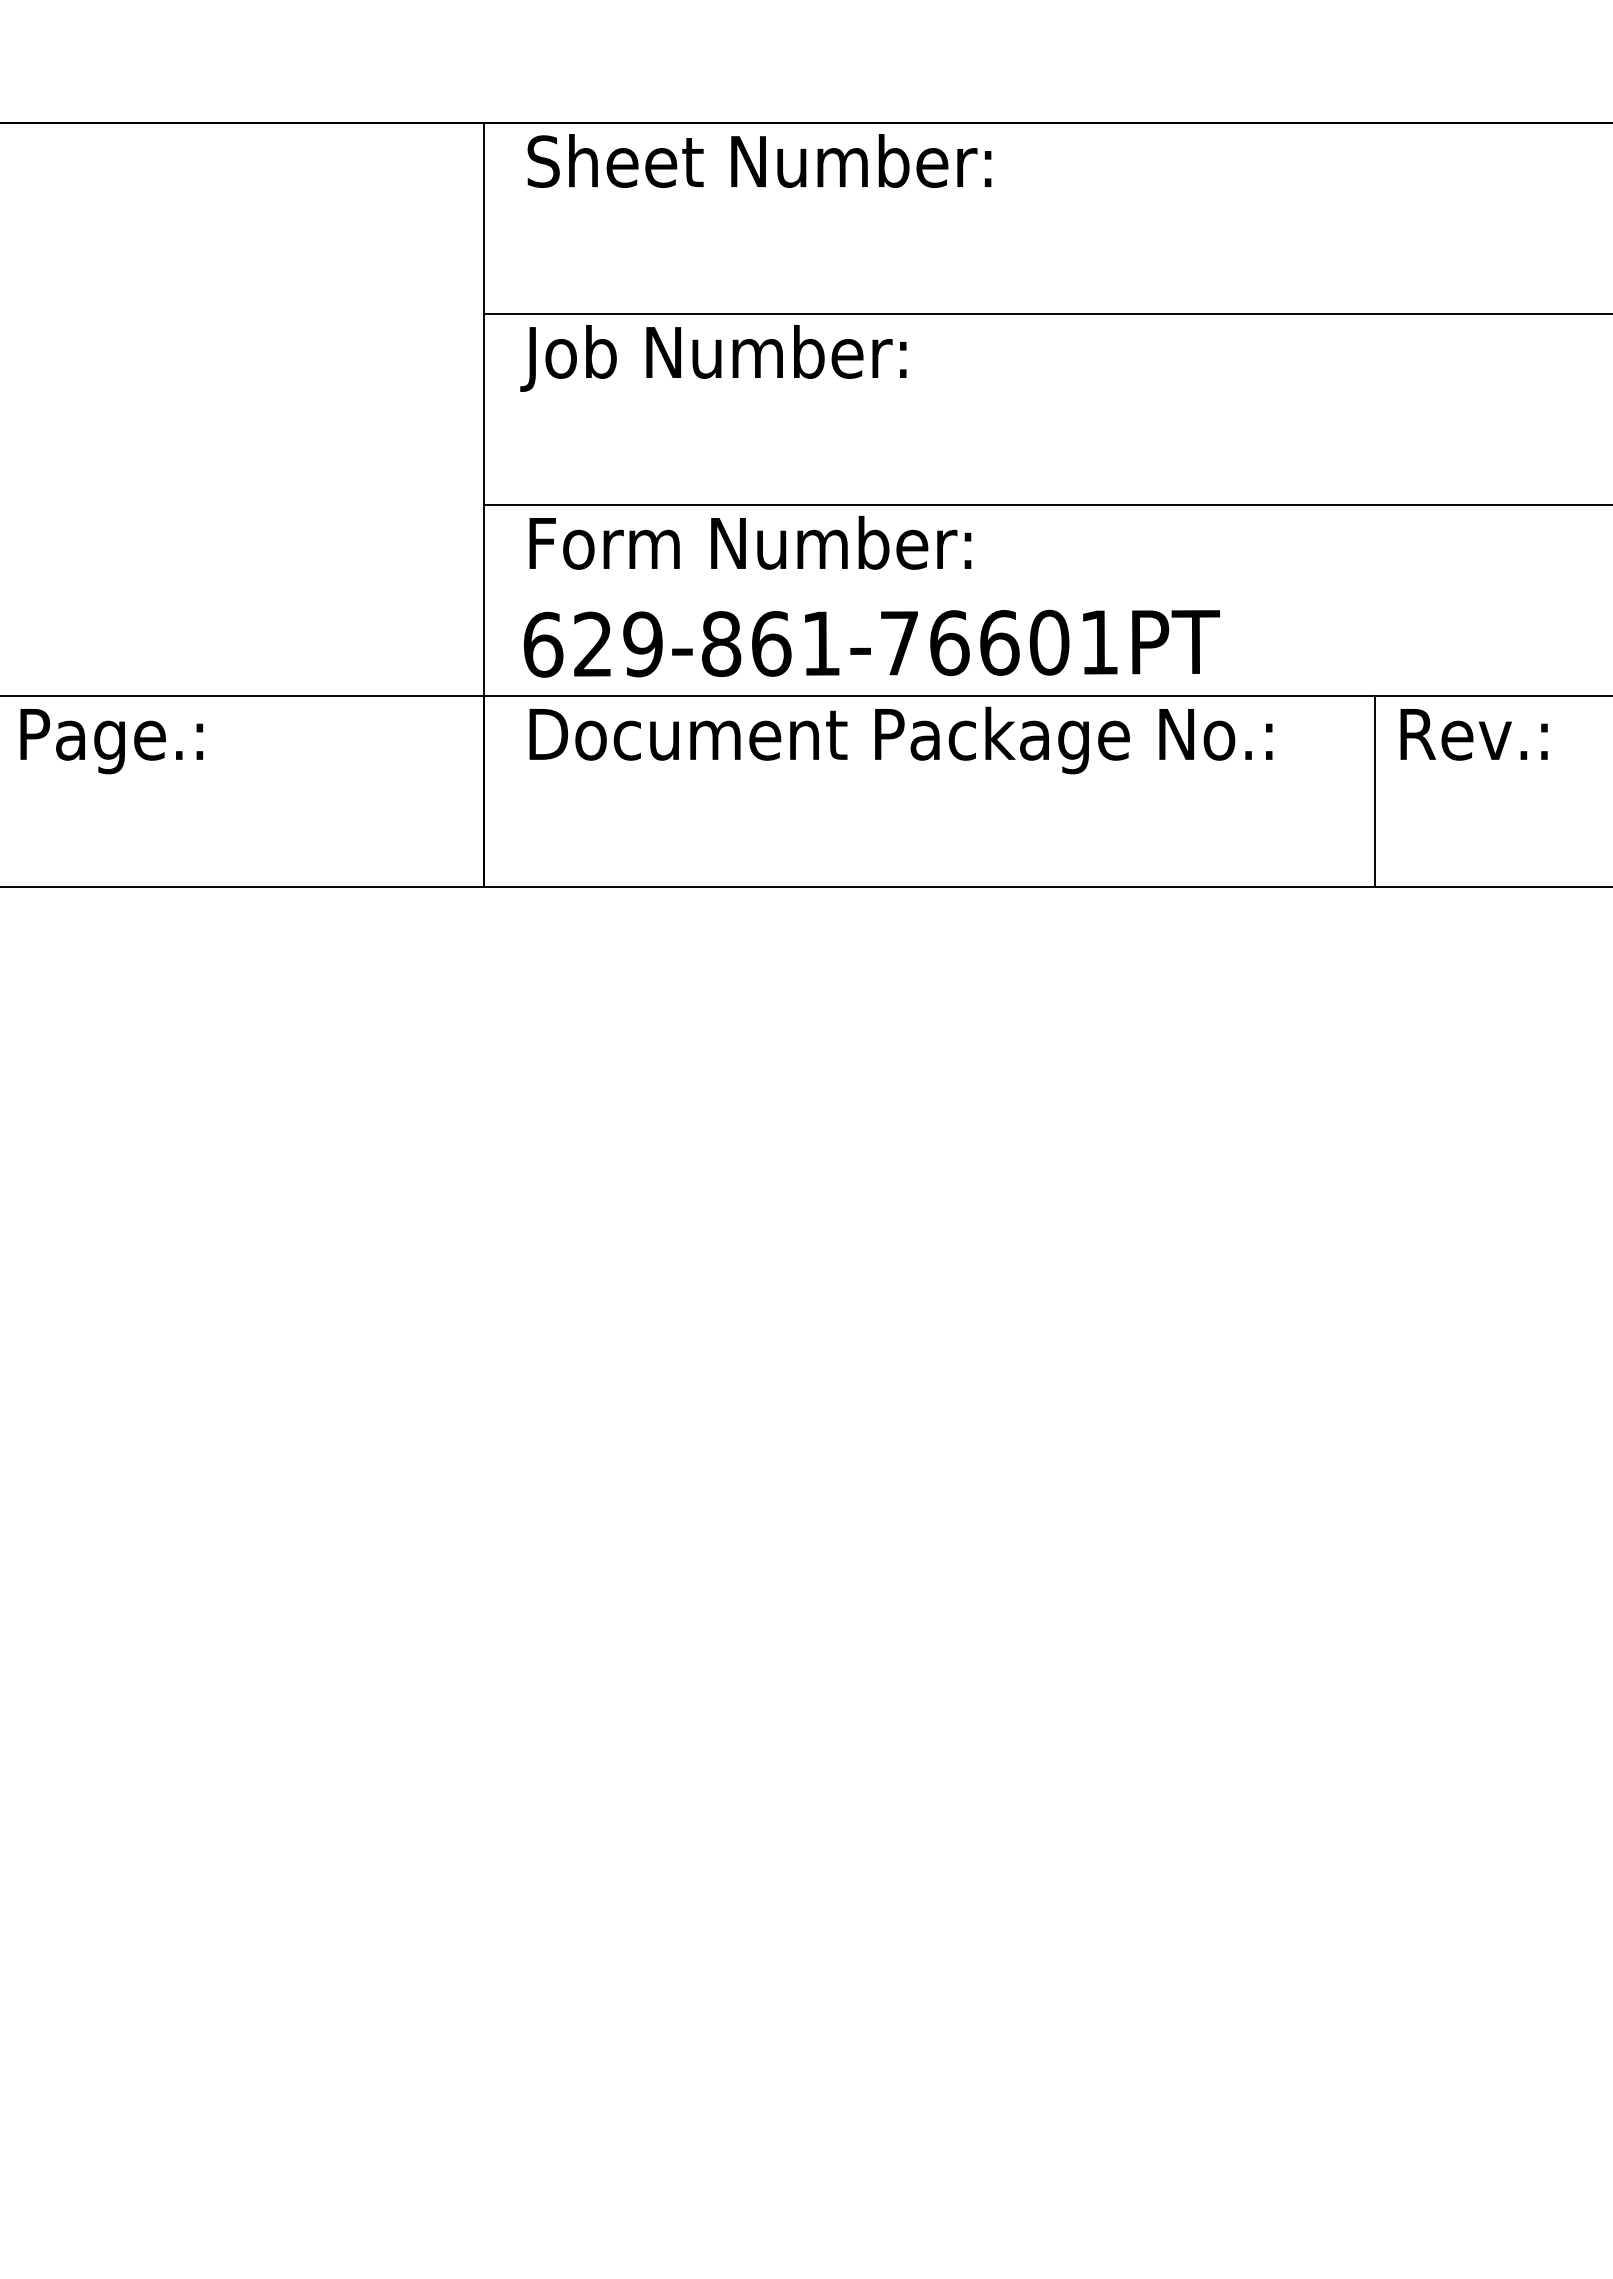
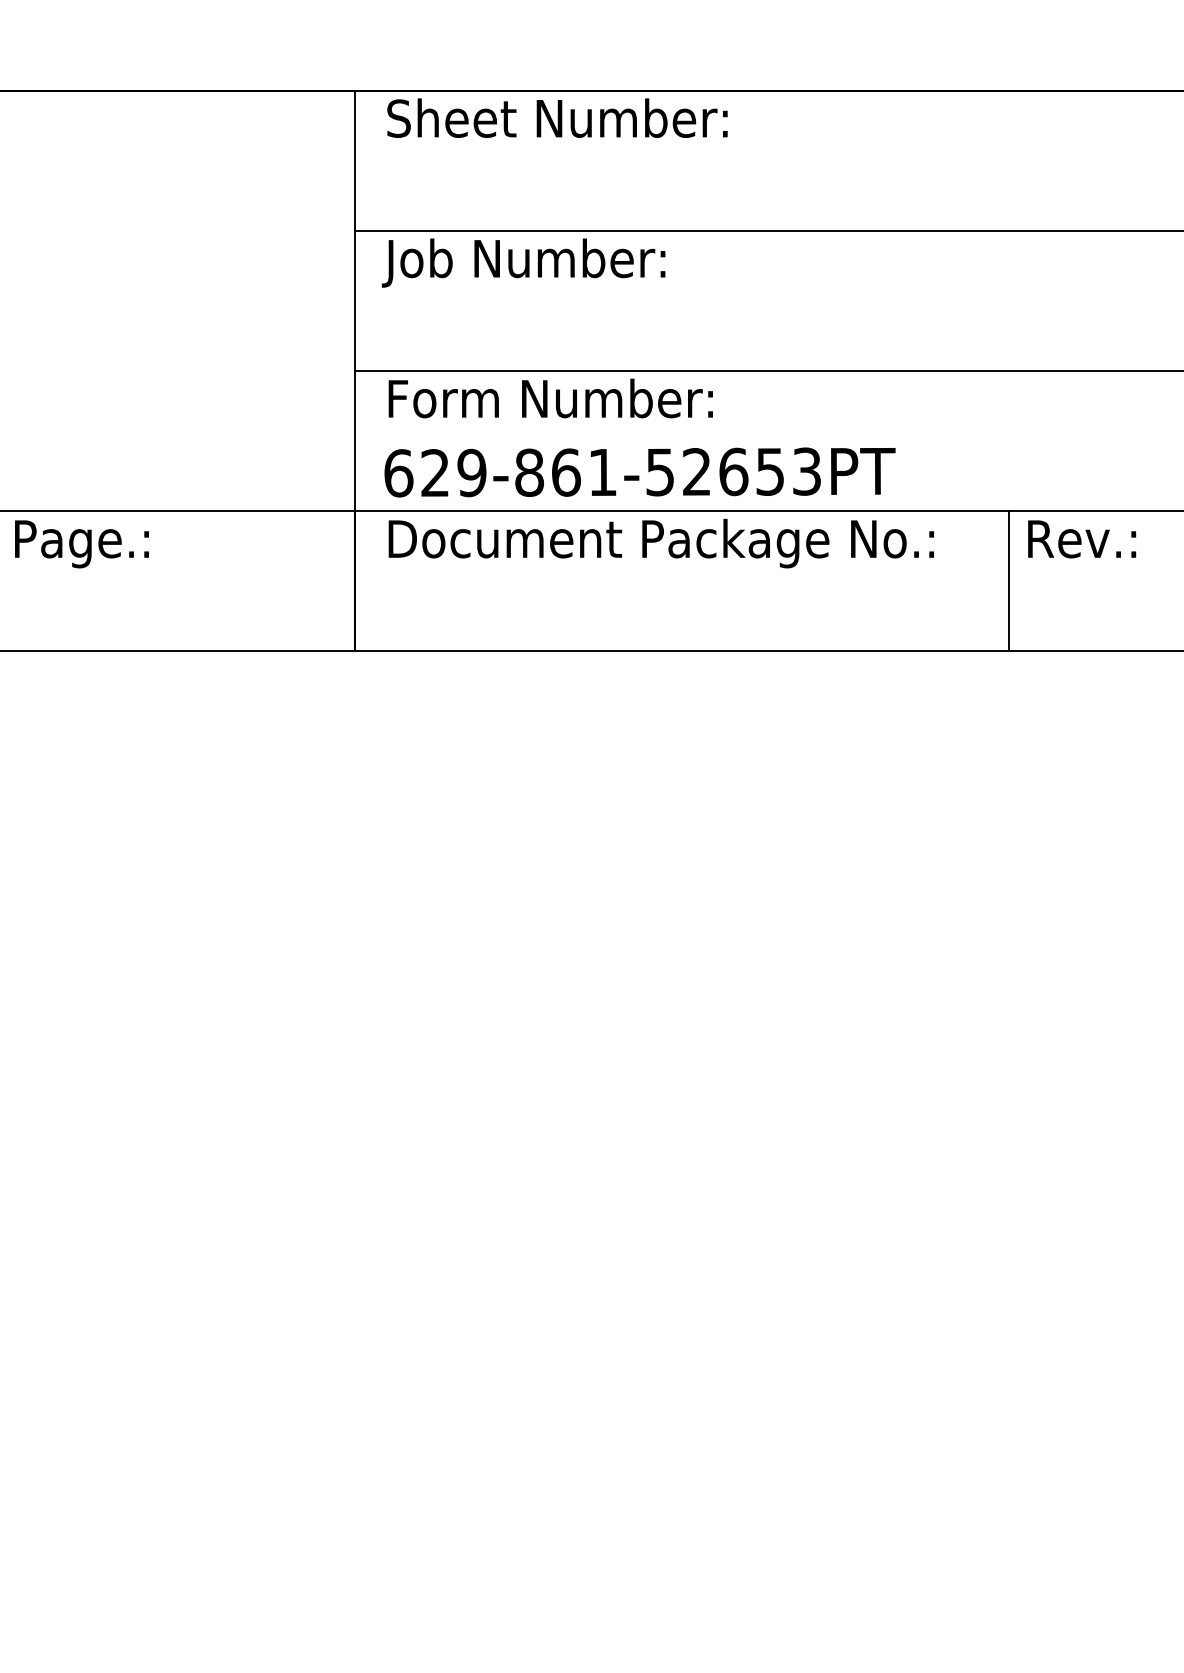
text: (999, 642) -> (733, 471), 629-861-76601PT -> 629-861-52653PT

